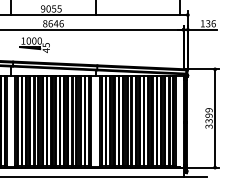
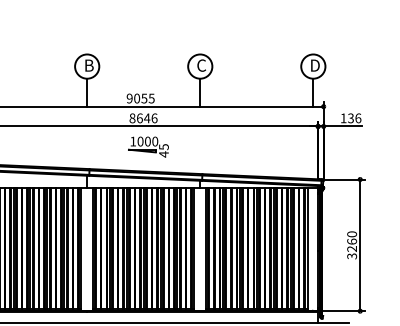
part: (34, 44) -> (148, 146), moved
text: (209, 115) -> (352, 241), 3399 -> 3260

